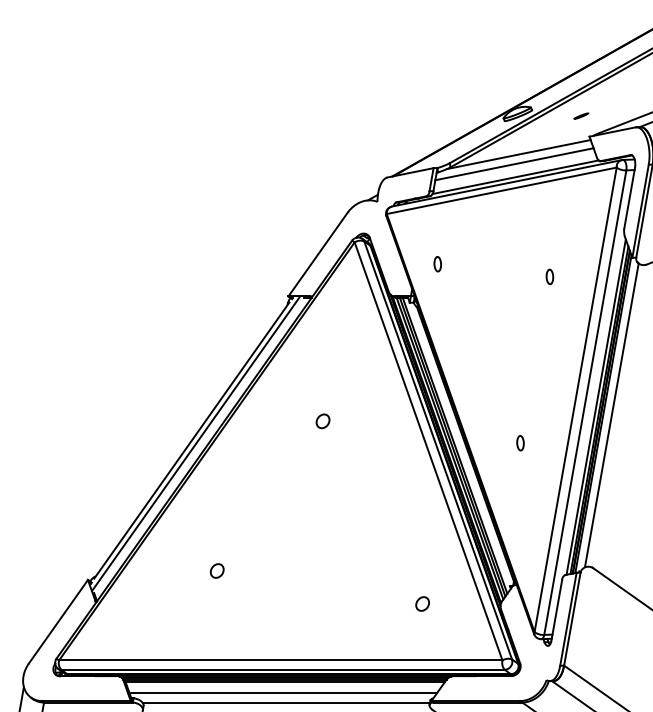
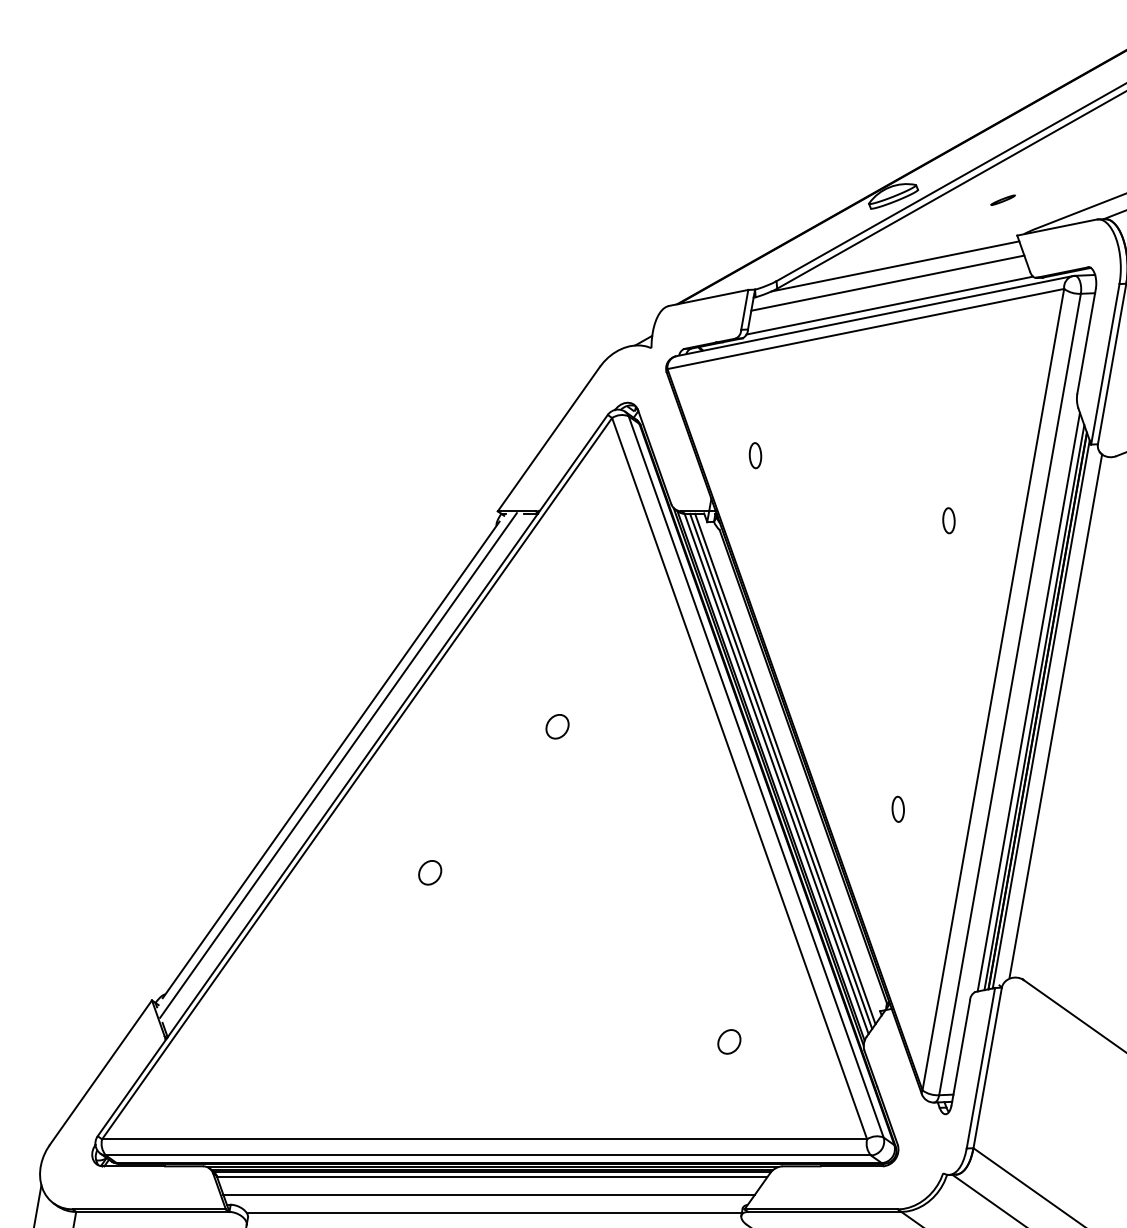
part: (549, 276) -> (948, 519), moved
part: (520, 443) -> (898, 809), moved
part: (216, 570) -> (428, 871), moved

